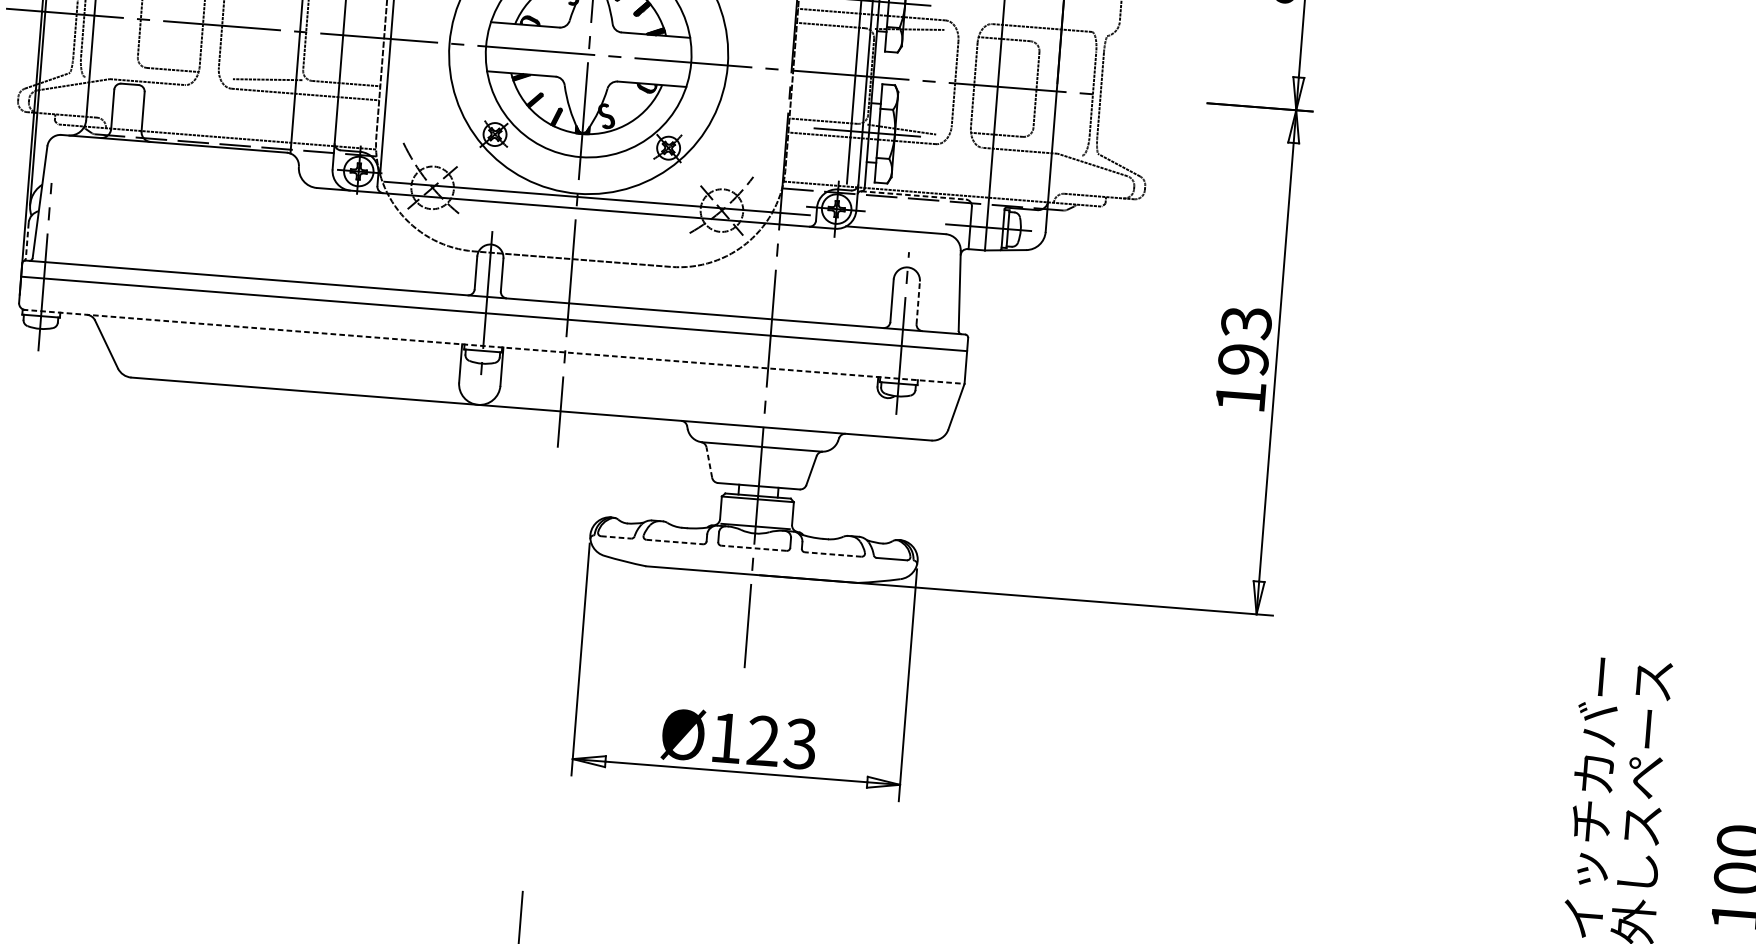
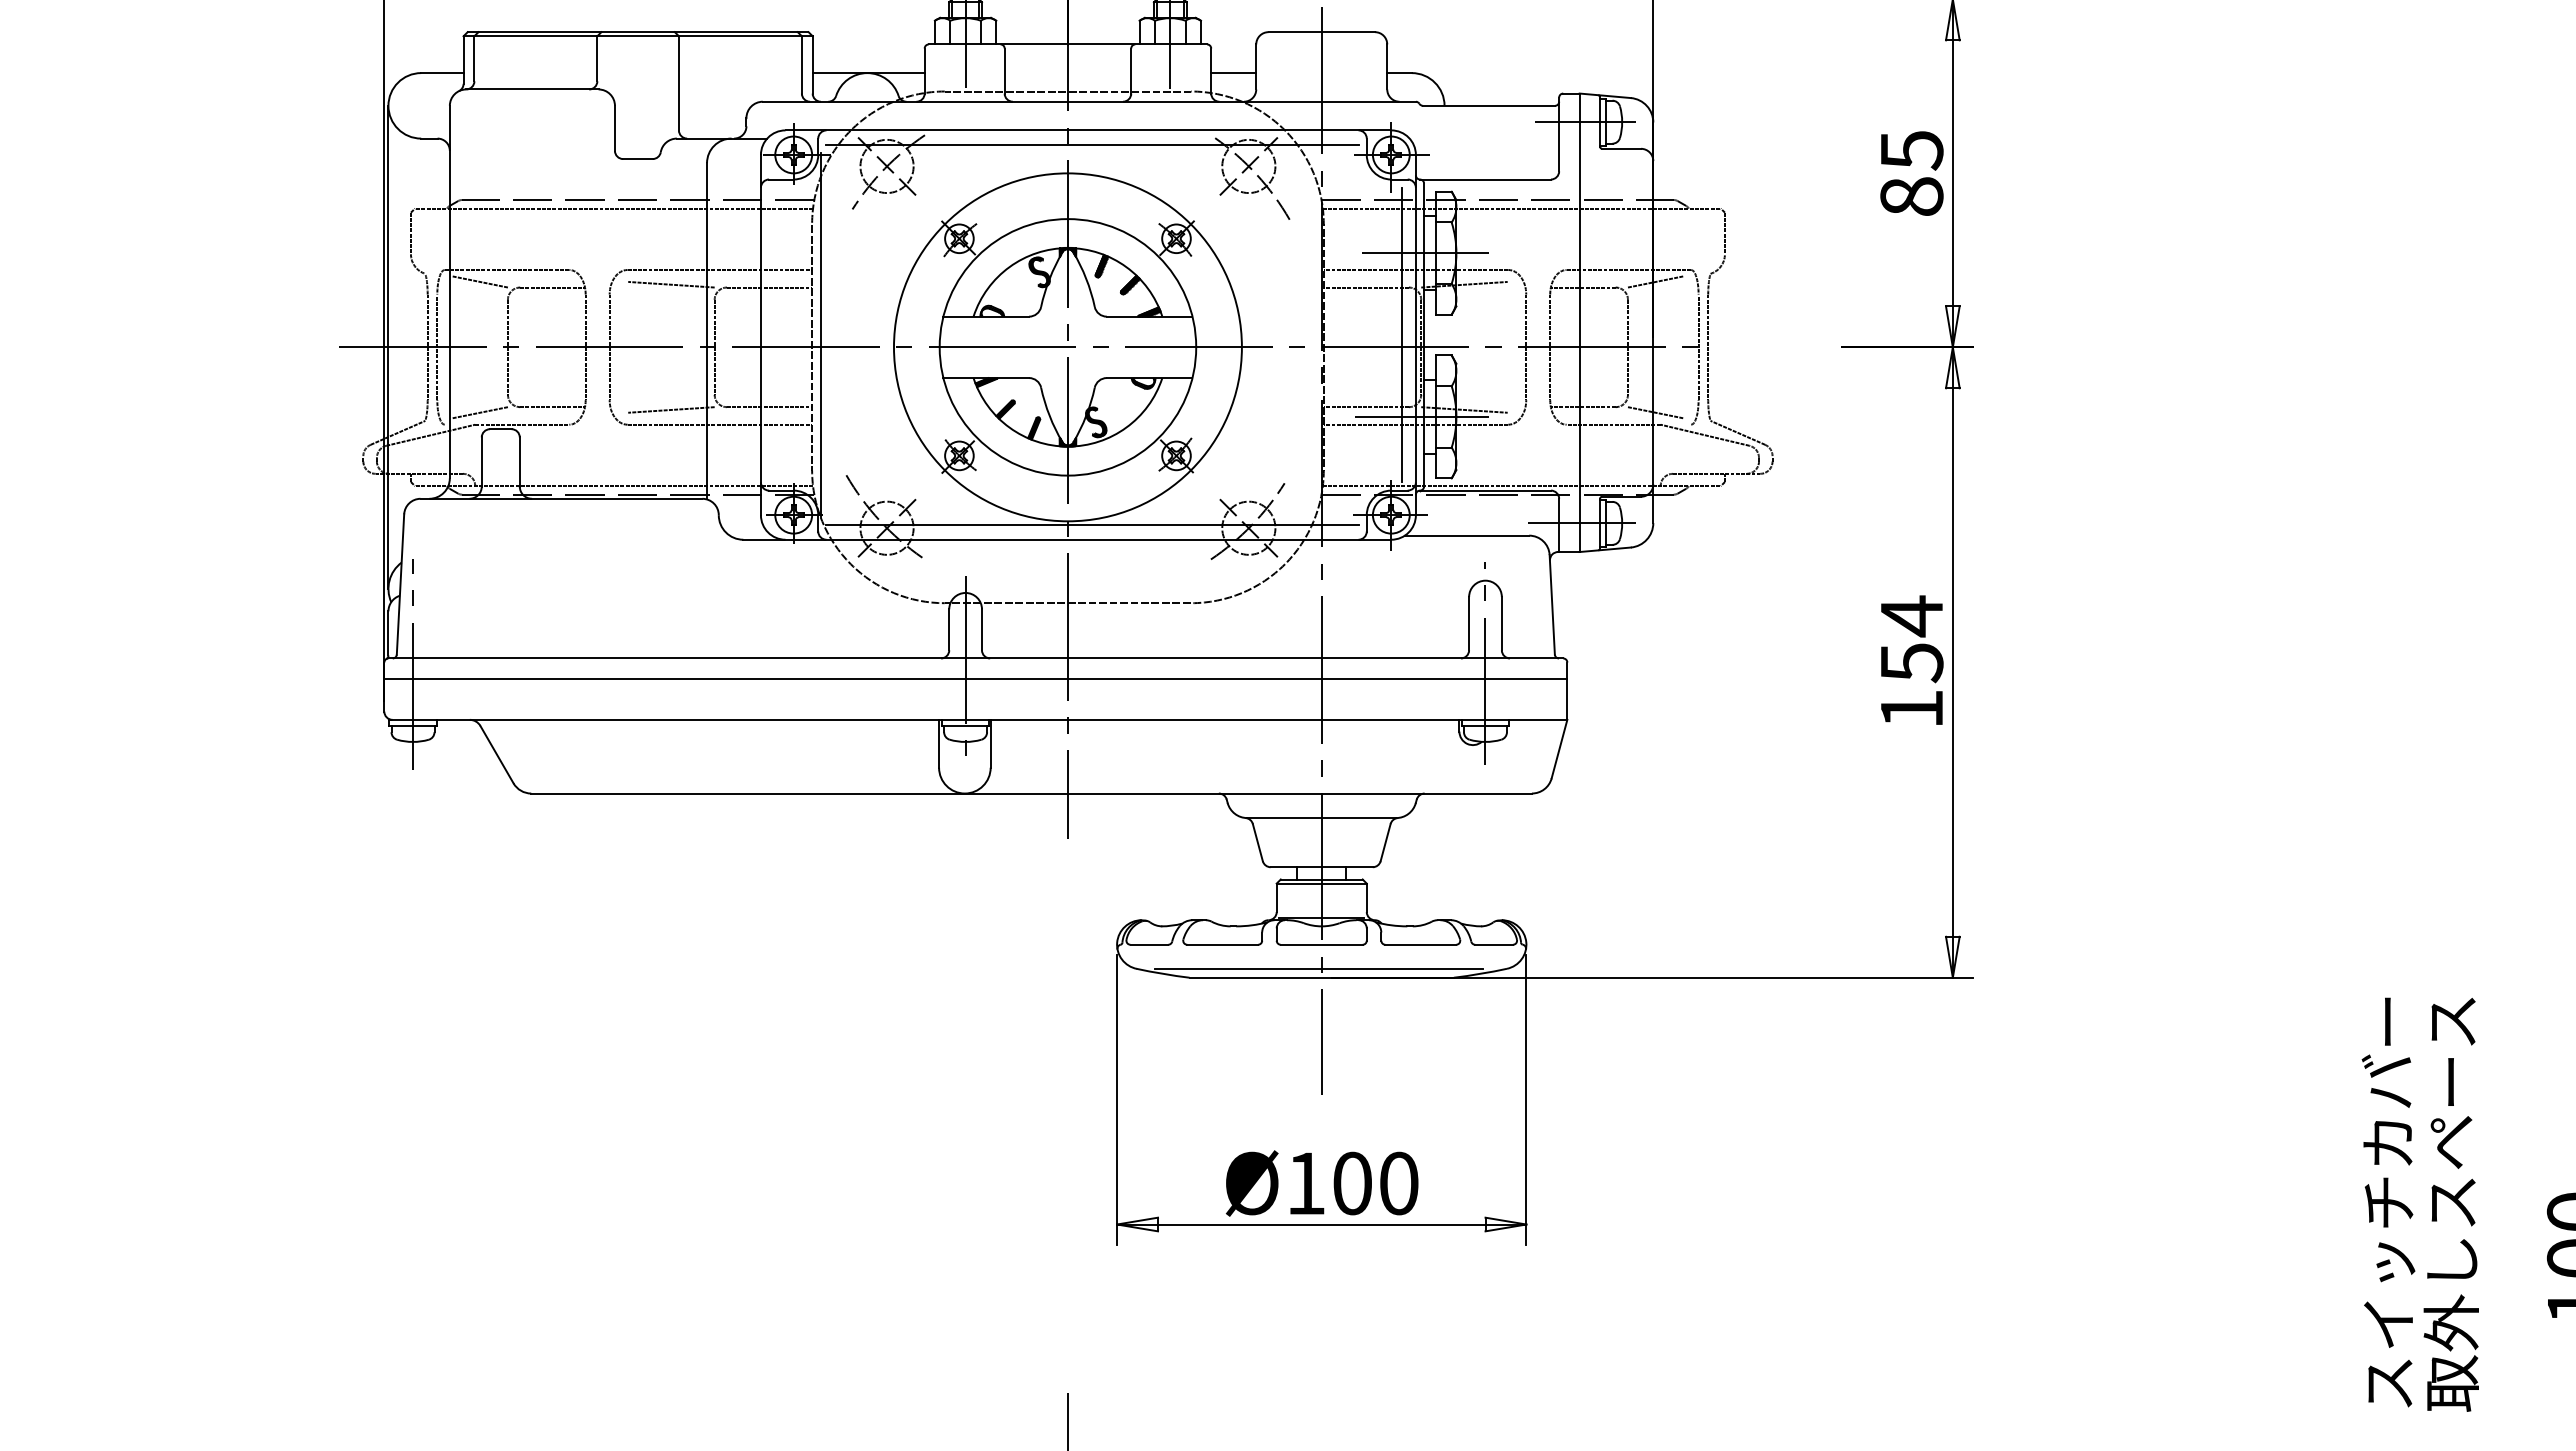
line: (1062, 38) -> (1655, 281), added
line: (114, 69) -> (479, 412), added
line: (1054, 143) -> (1655, 412), added
line: (913, 195) -> (1485, 490), dashed -> solid
line: (27, 240) -> (388, 633), dashed -> solid
line: (917, 302) -> (1501, 623), dashed -> solid
text: (1244, 341) -> (1911, 639), 193 -> 154
line: (493, 346) -> (978, 719), dashed -> solid
line: (709, 462) -> (1257, 842), dashed -> solid
line: (616, 537) -> (1149, 944), dashed -> solid
line: (675, 541) -> (1223, 944), dashed -> solid
line: (753, 548) -> (1321, 944), dashed -> solid
line: (832, 554) -> (1420, 944), dashed -> solid
line: (750, 567) -> (1319, 968), added
text: (781, 742) -> (1375, 1183), Ø123 -> Ø100

